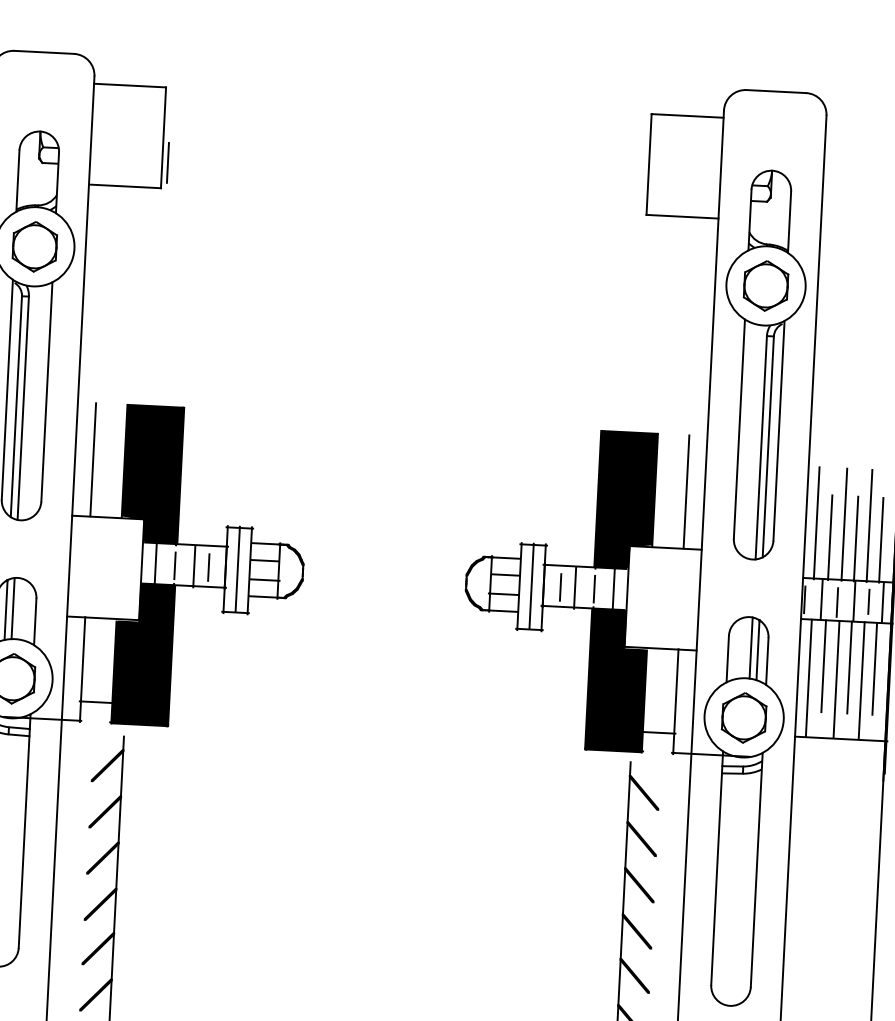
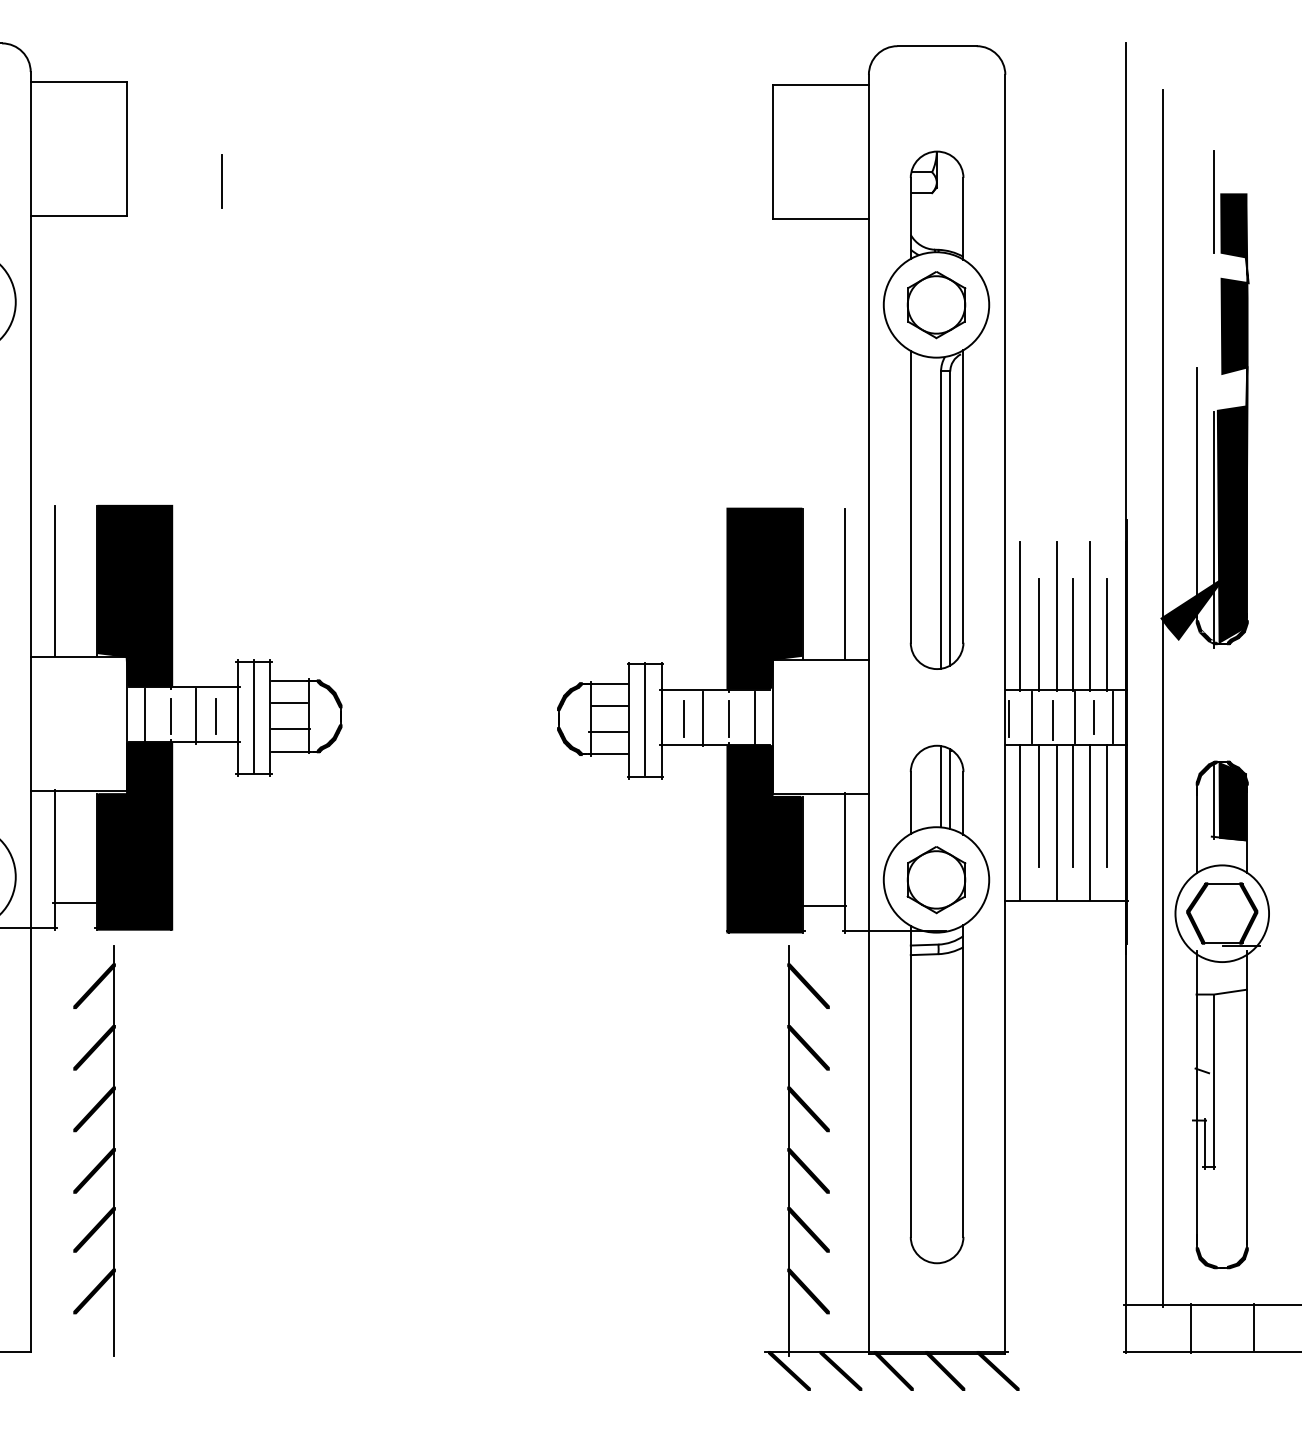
line: (167, 162) -> (221, 181), moved

